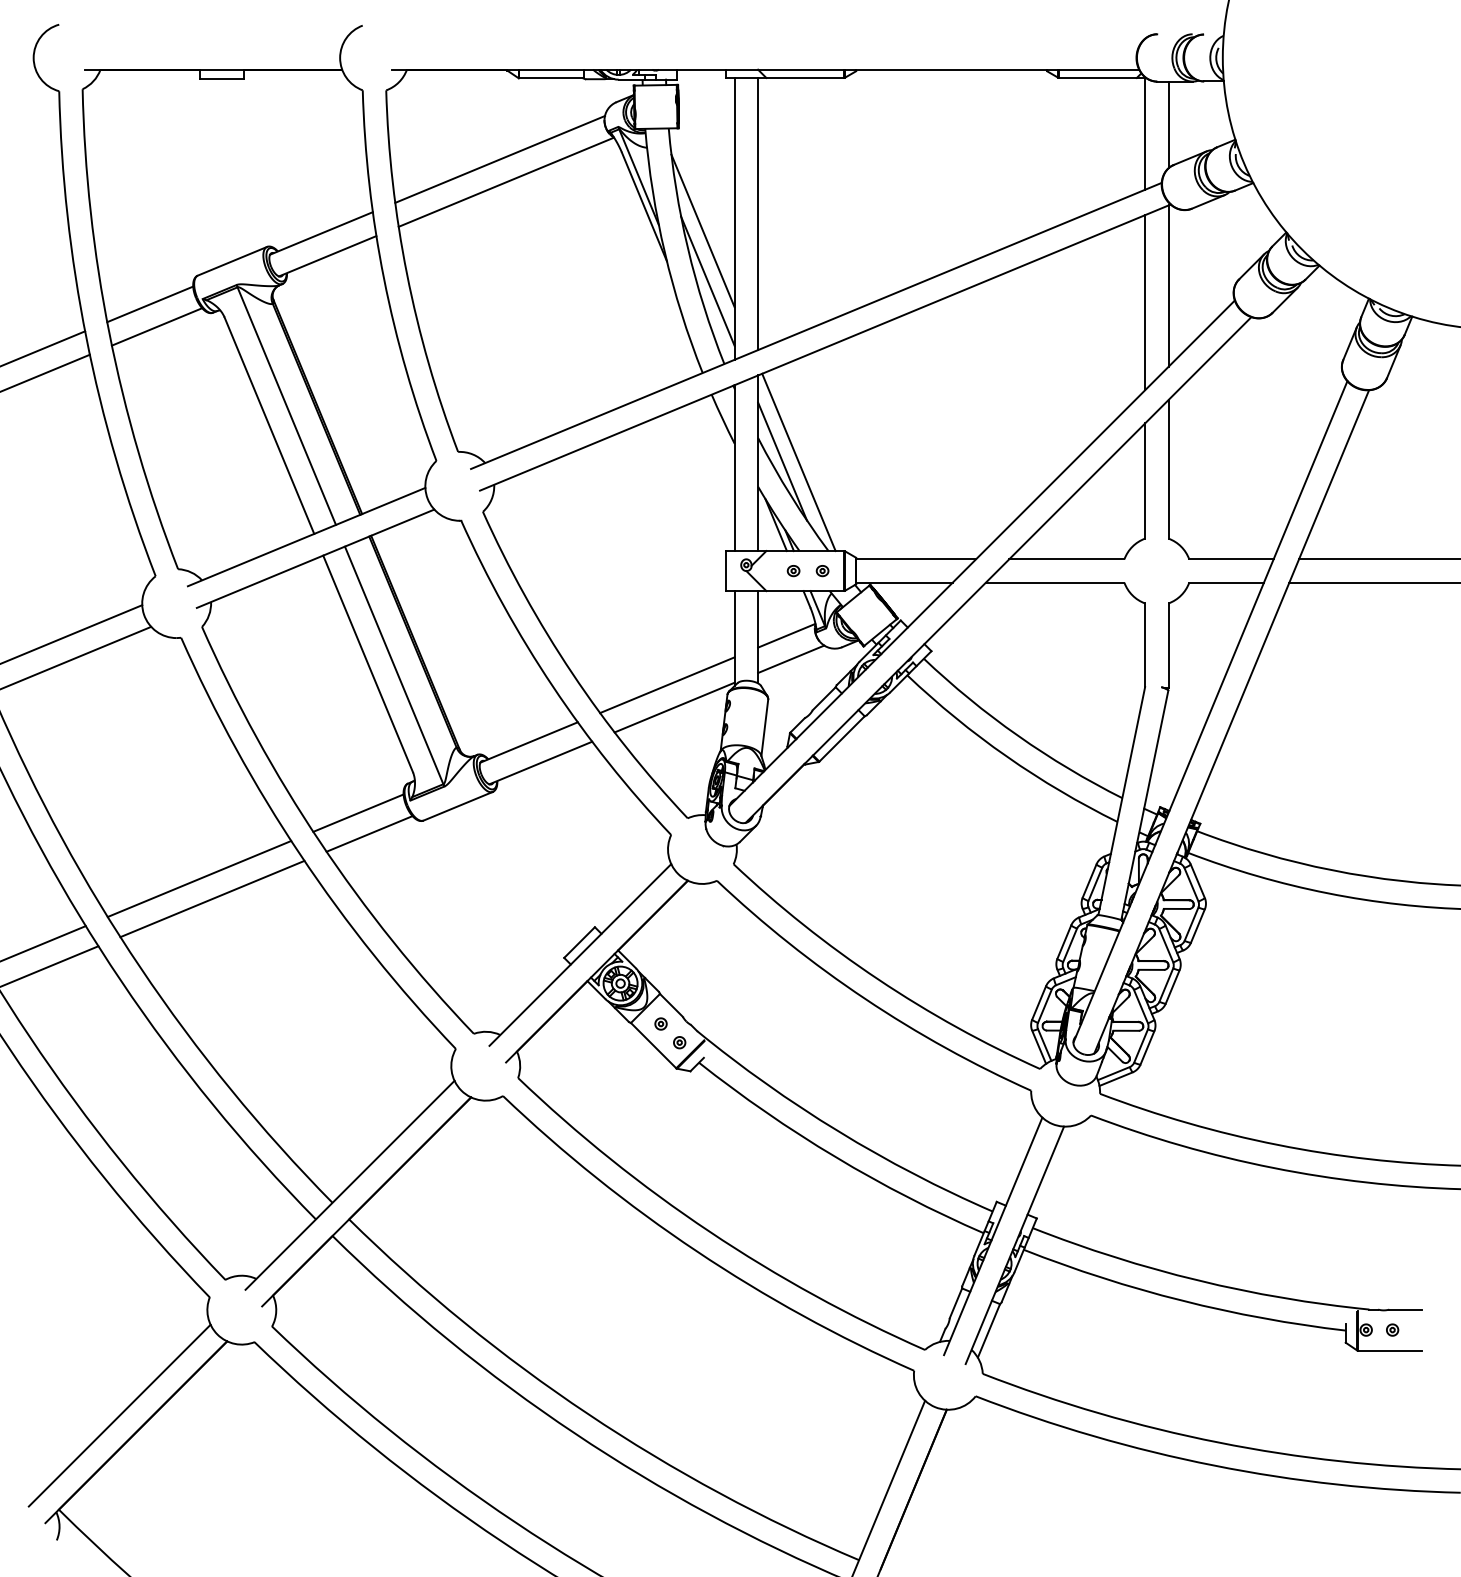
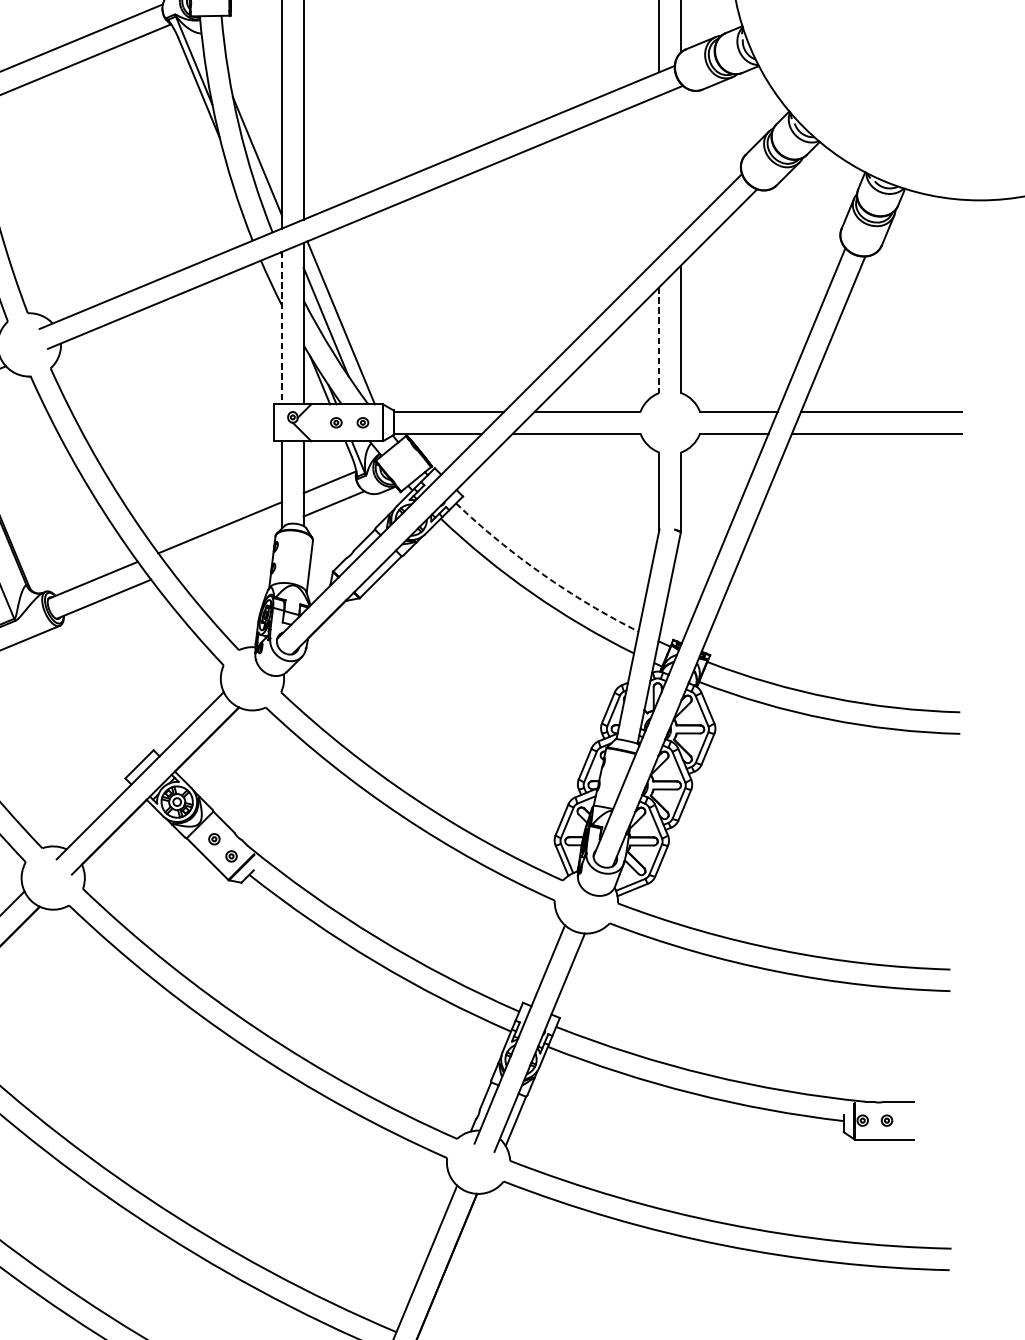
line: (702, 230) -> (252, 109), removed
line: (1168, 285) -> (680, 160), removed
line: (1145, 302) -> (659, 175), removed
line: (734, 468) -> (281, 328), solid -> dashed
line: (1145, 481) -> (659, 340), solid -> dashed
line: (674, 707) -> (226, 548), removed
arc: (1018, 735) -> (543, 573), solid -> dashed

